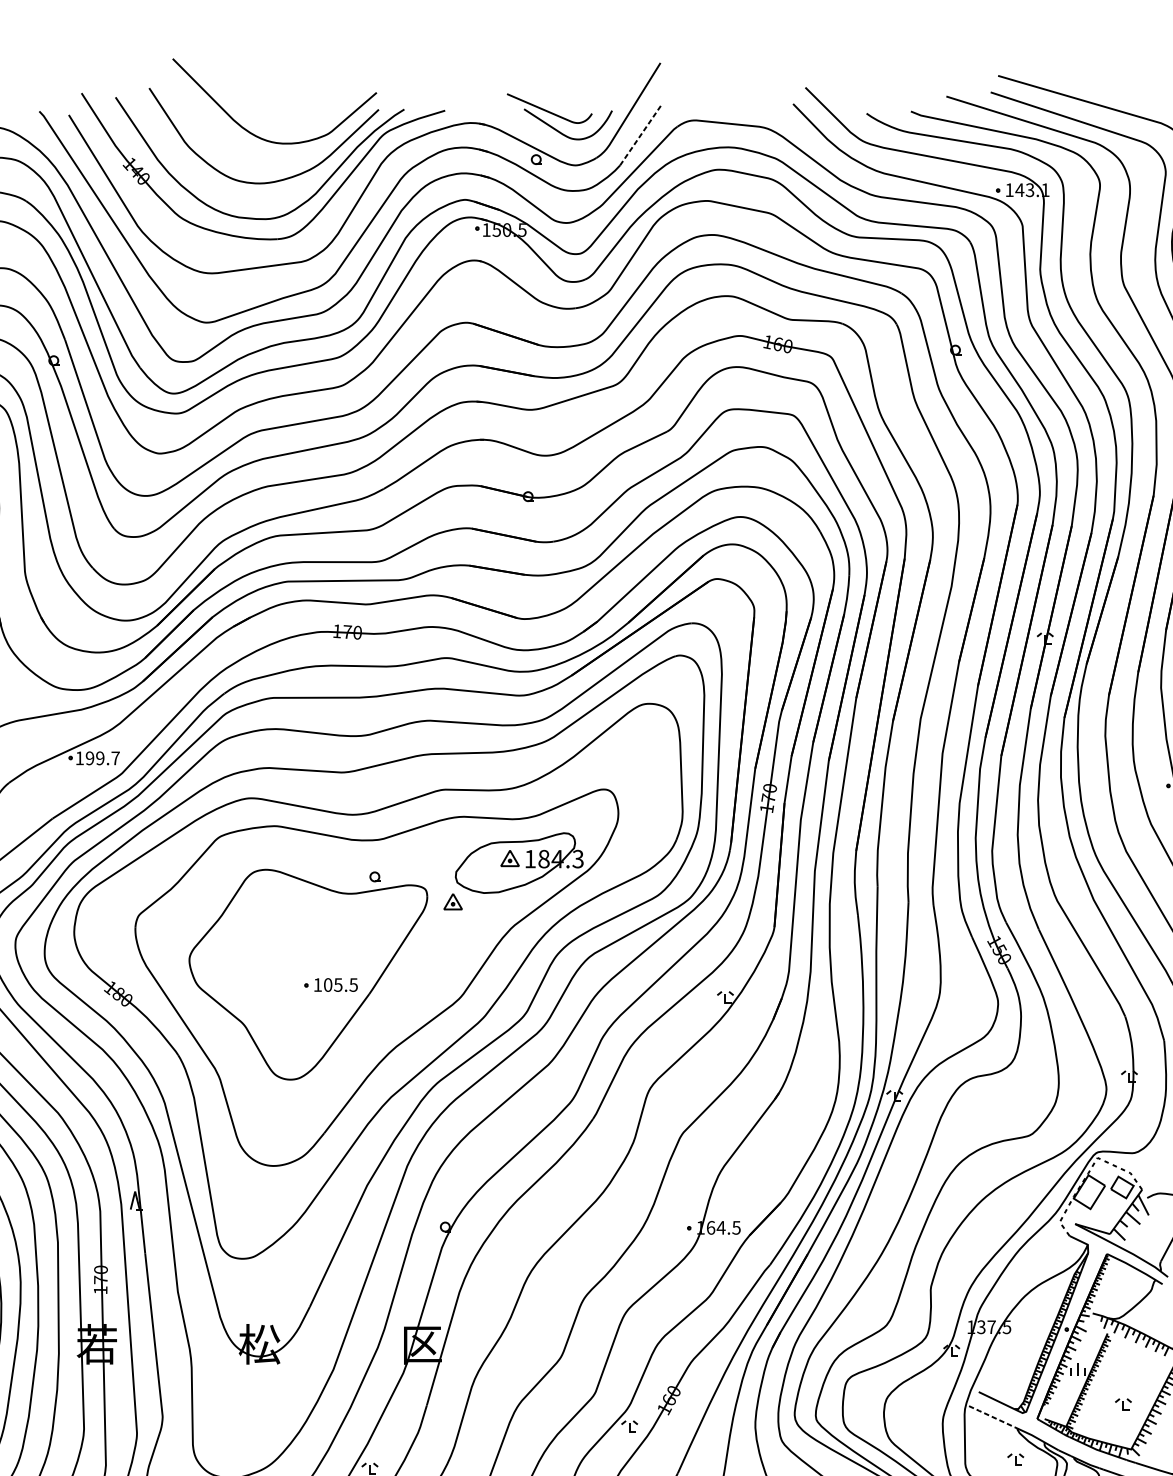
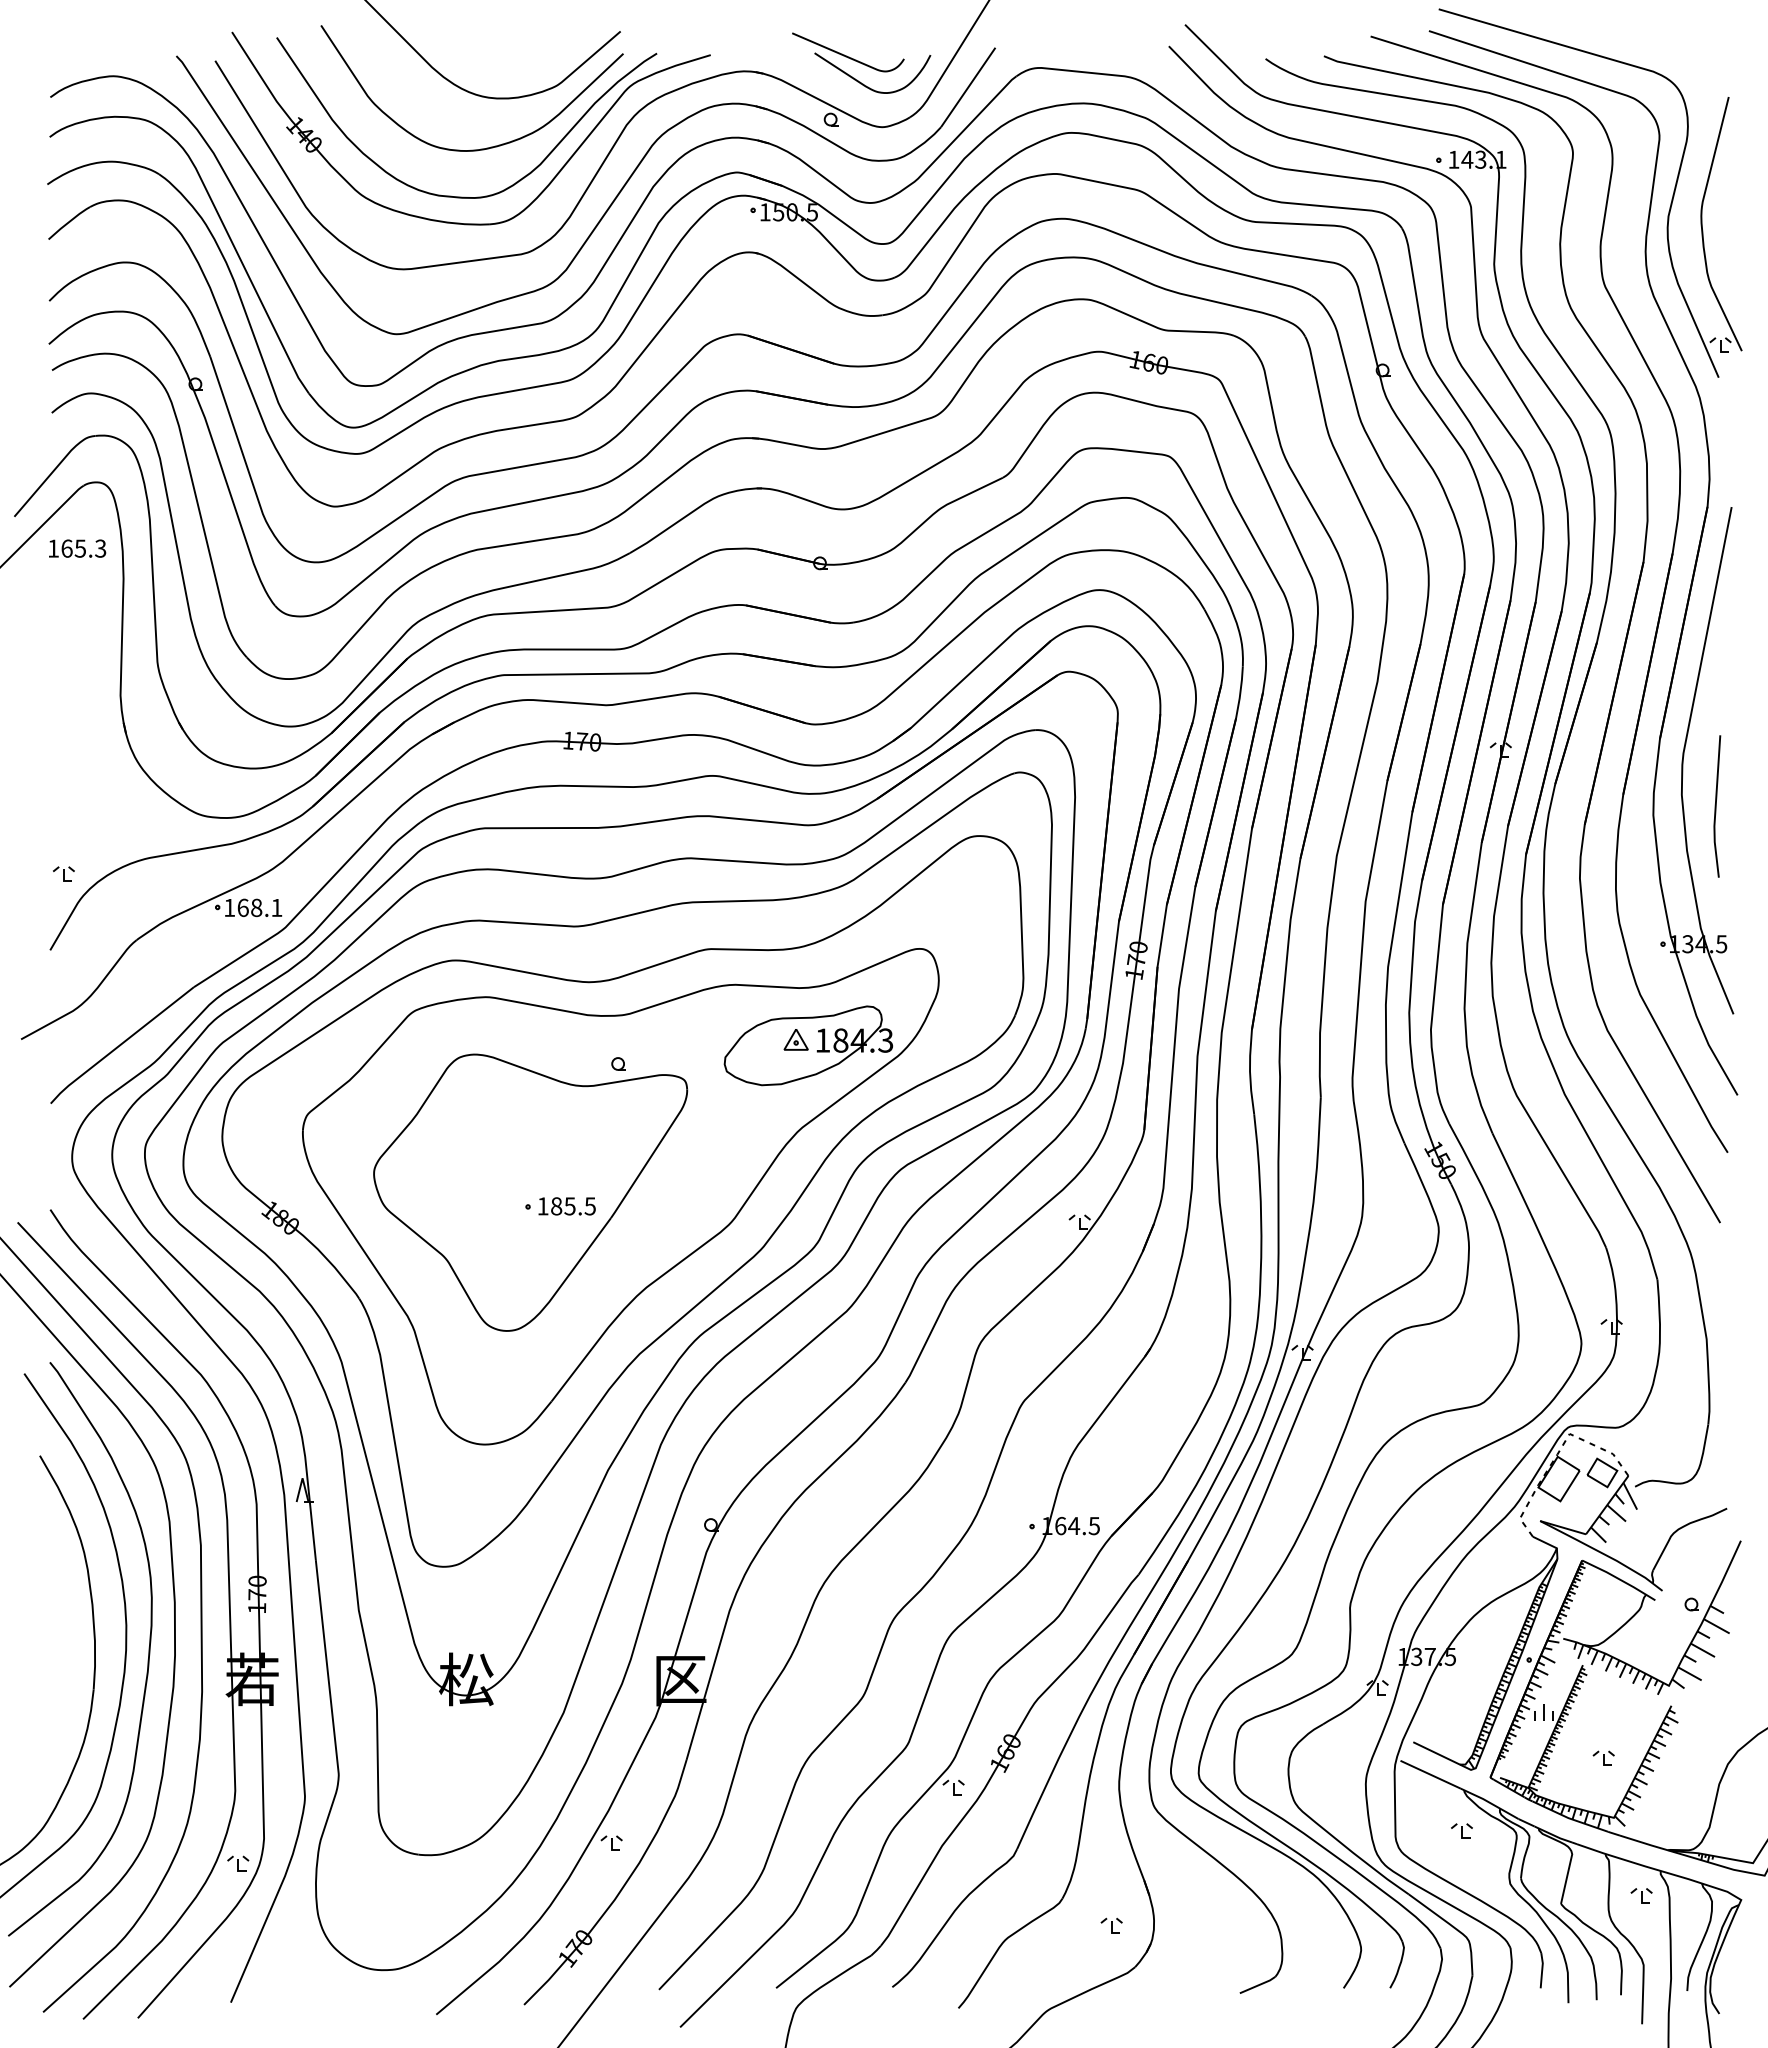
line: (640, 135) -> (968, 87), dashed -> solid
text: (102, 758) -> (259, 907), 199.7 -> 168.1
part: (452, 901) -> (720, 1096), removed
text: (328, 985) -> (556, 1206), 105.5 -> 185.5
line: (991, 1416) -> (1430, 1774), dashed -> solid

